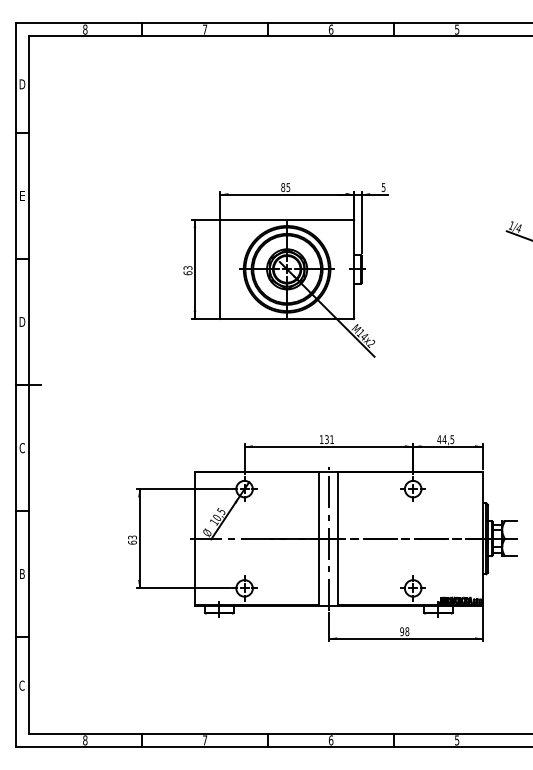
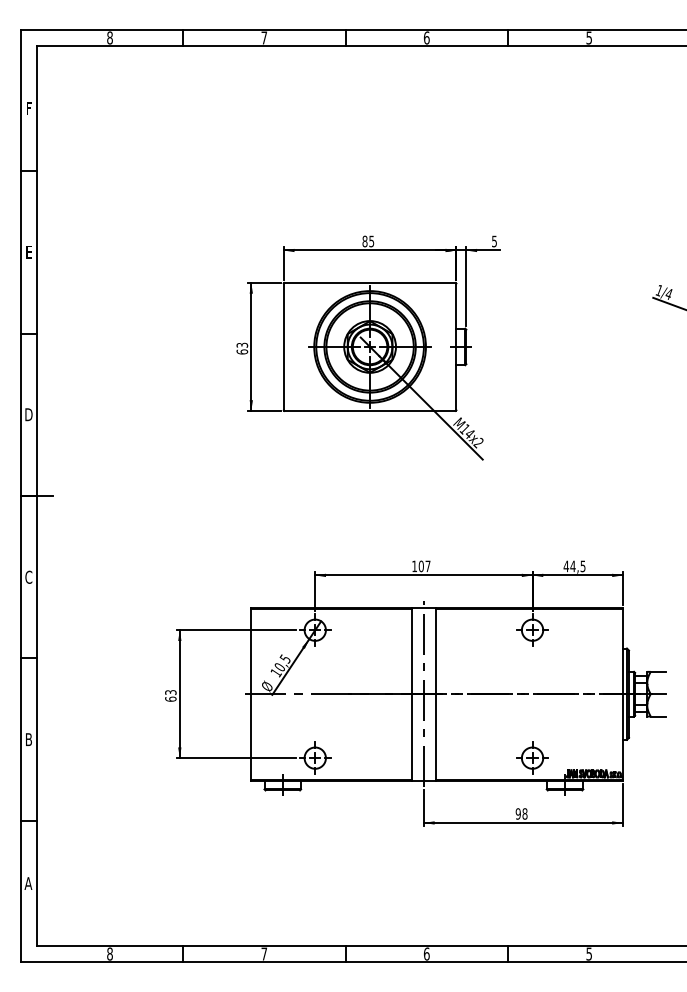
text: (22, 84) -> (28, 108), D -> F
text: (329, 439) -> (424, 566), 131 -> 107
text: (22, 685) -> (28, 883), C -> A

